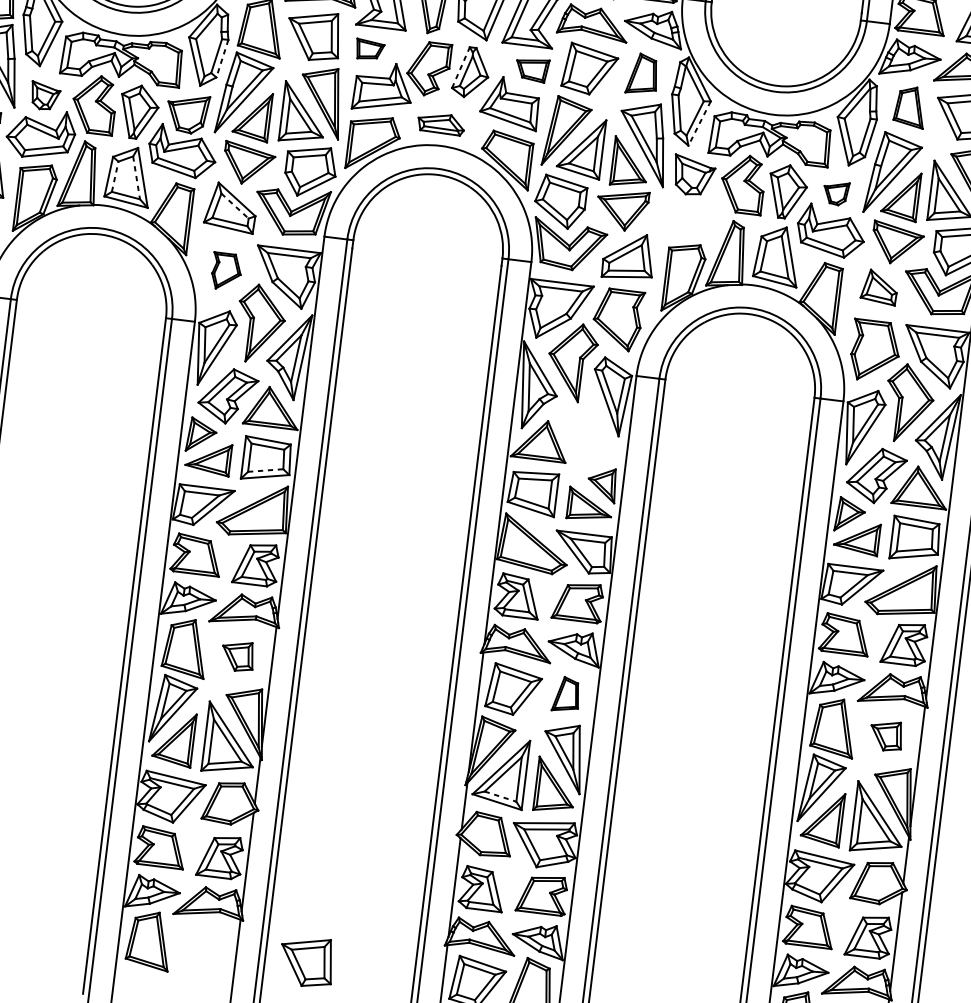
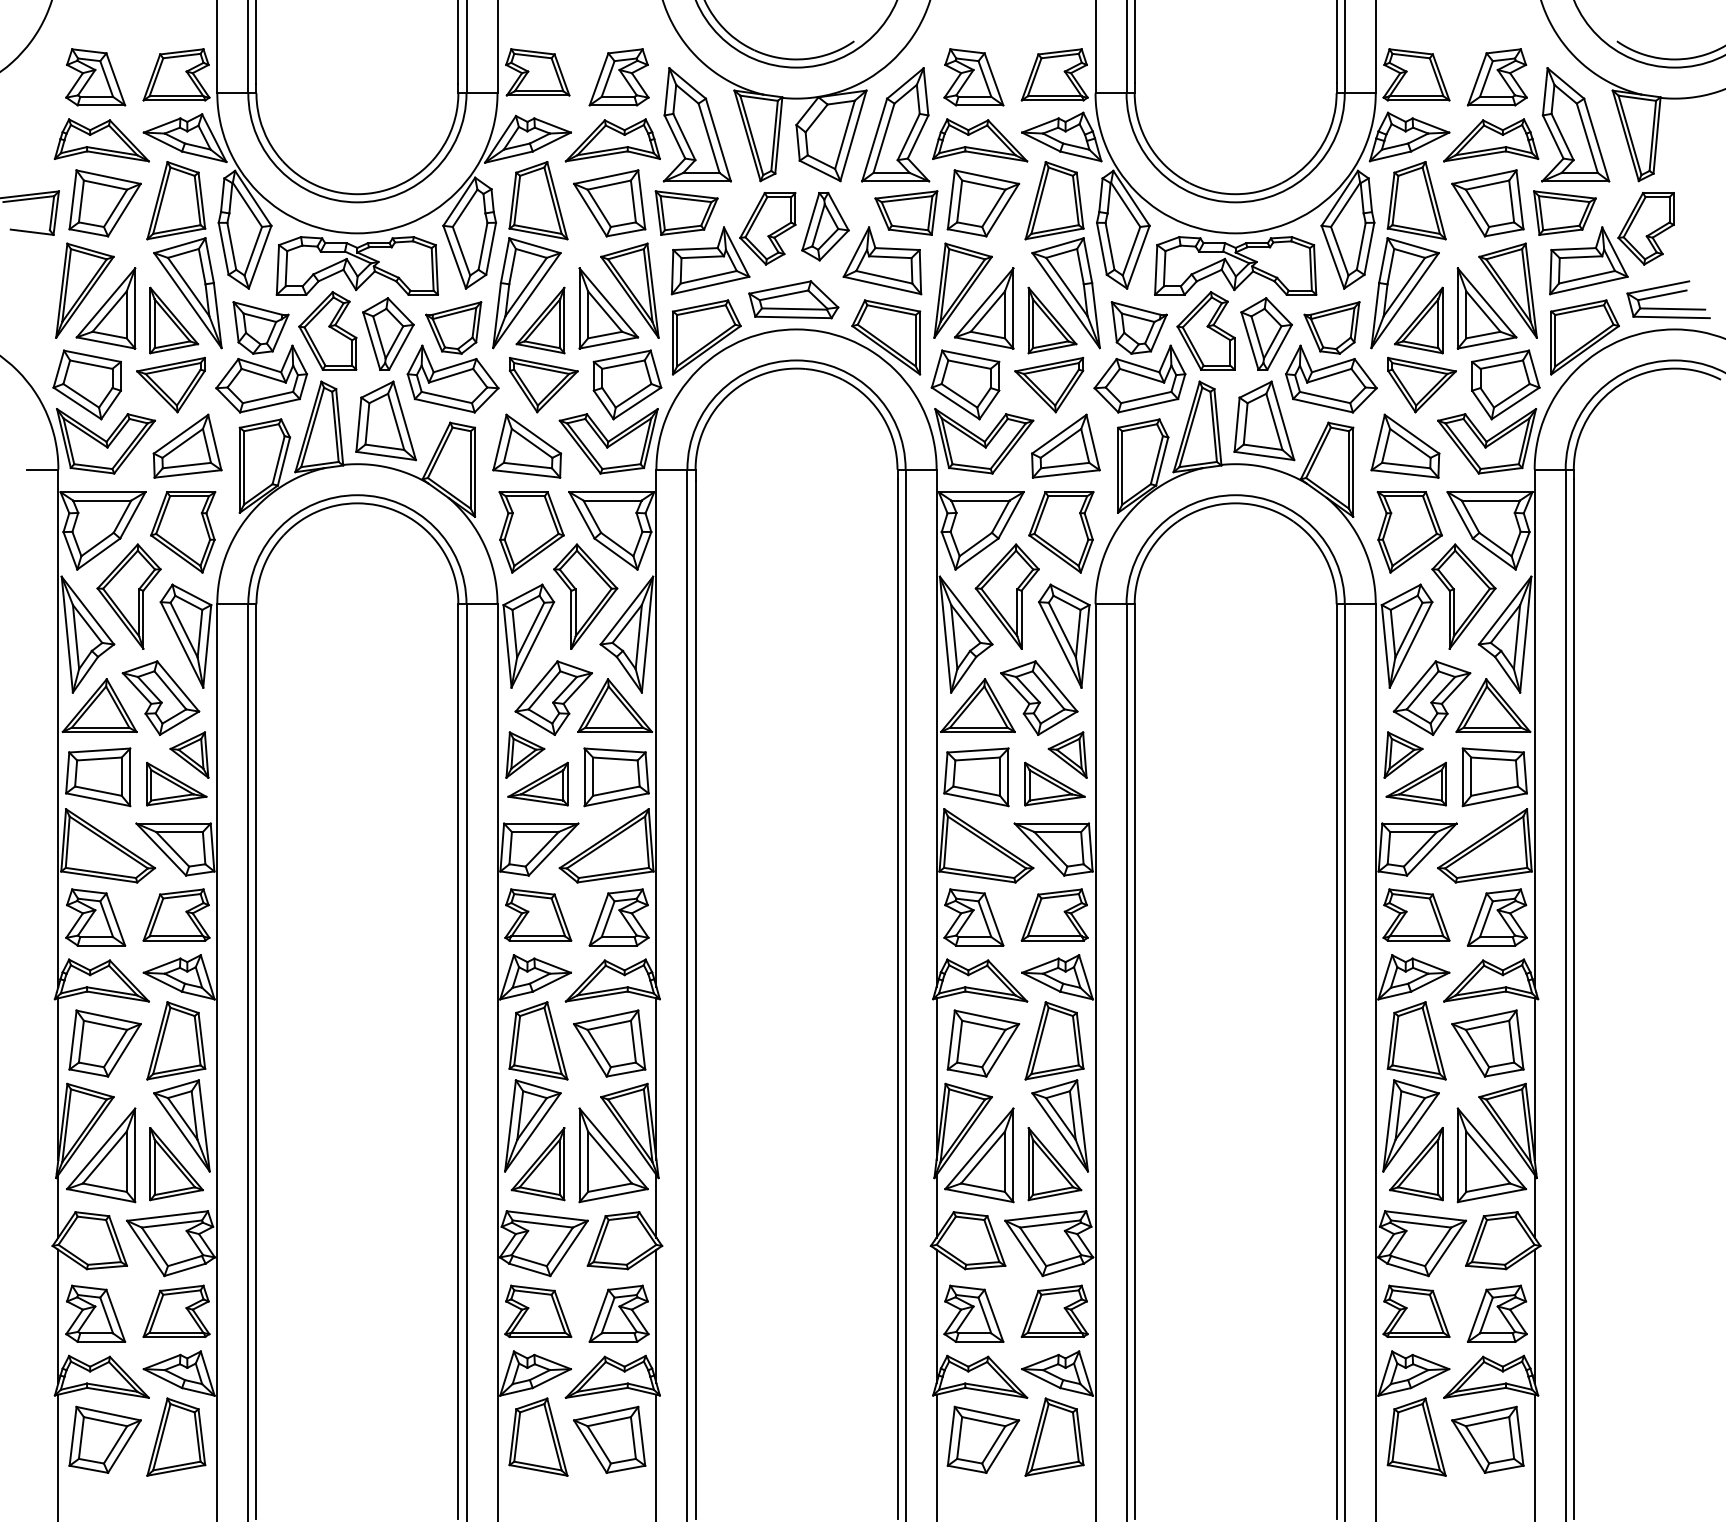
part: (369, 49) -> (686, 212), size x1.67
line: (222, 59) -> (491, 249), dashed -> solid
line: (460, 67) -> (810, 221), dashed -> solid
part: (532, 69) -> (906, 212), size x1.43
part: (642, 74) -> (1054, 200), size x1.43
part: (44, 95) -> (260, 327), size x1.43
part: (910, 106) -> (1416, 200), size x1.43
part: (441, 123) -> (793, 299), size x1.43
line: (699, 123) -> (1138, 257), dashed -> solid
line: (115, 176) -> (367, 423), dashed -> solid
line: (136, 178) -> (396, 422), dashed -> solid
part: (835, 192) -> (1331, 327), size x1.67
line: (235, 206) -> (532, 443), dashed -> solid
part: (689, 213) -> (1139, 378), added
part: (226, 271) -> (531, 532), size x1.67
part: (879, 286) -> (1405, 445), size x1.43
part: (586, 439) -> (1039, 697), added
line: (265, 470) -> (616, 791), dashed -> solid
part: (237, 656) -> (609, 1043), size x1.67
part: (566, 694) -> (1054, 1040), size x1.67
part: (886, 735) -> (1487, 1043), size x1.67
line: (500, 796) -> (983, 1187), dashed -> solid
part: (306, 961) -> (609, 1439), moved

